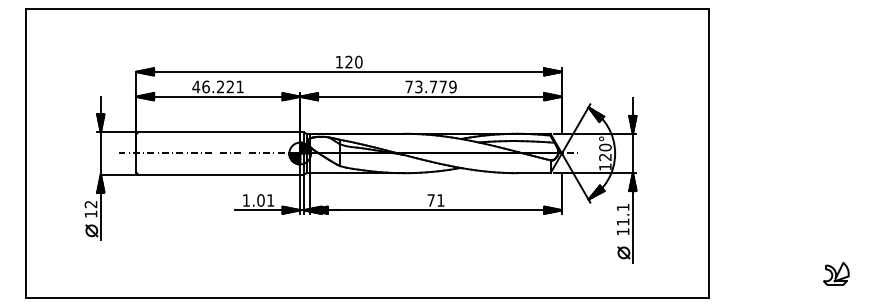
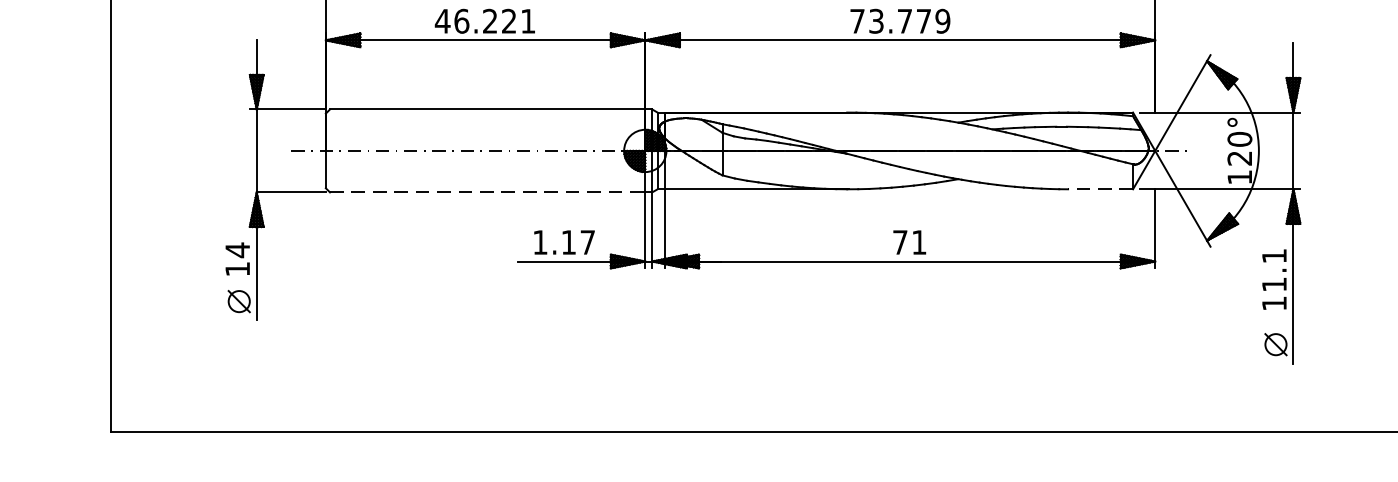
line: (533, 173) -> (1099, 189), solid -> dashed
line: (219, 174) -> (488, 191), solid -> dashed
text: (265, 200) -> (577, 242), 1.01 -> 1.17
text: (90, 204) -> (236, 250), 12 -> 14

